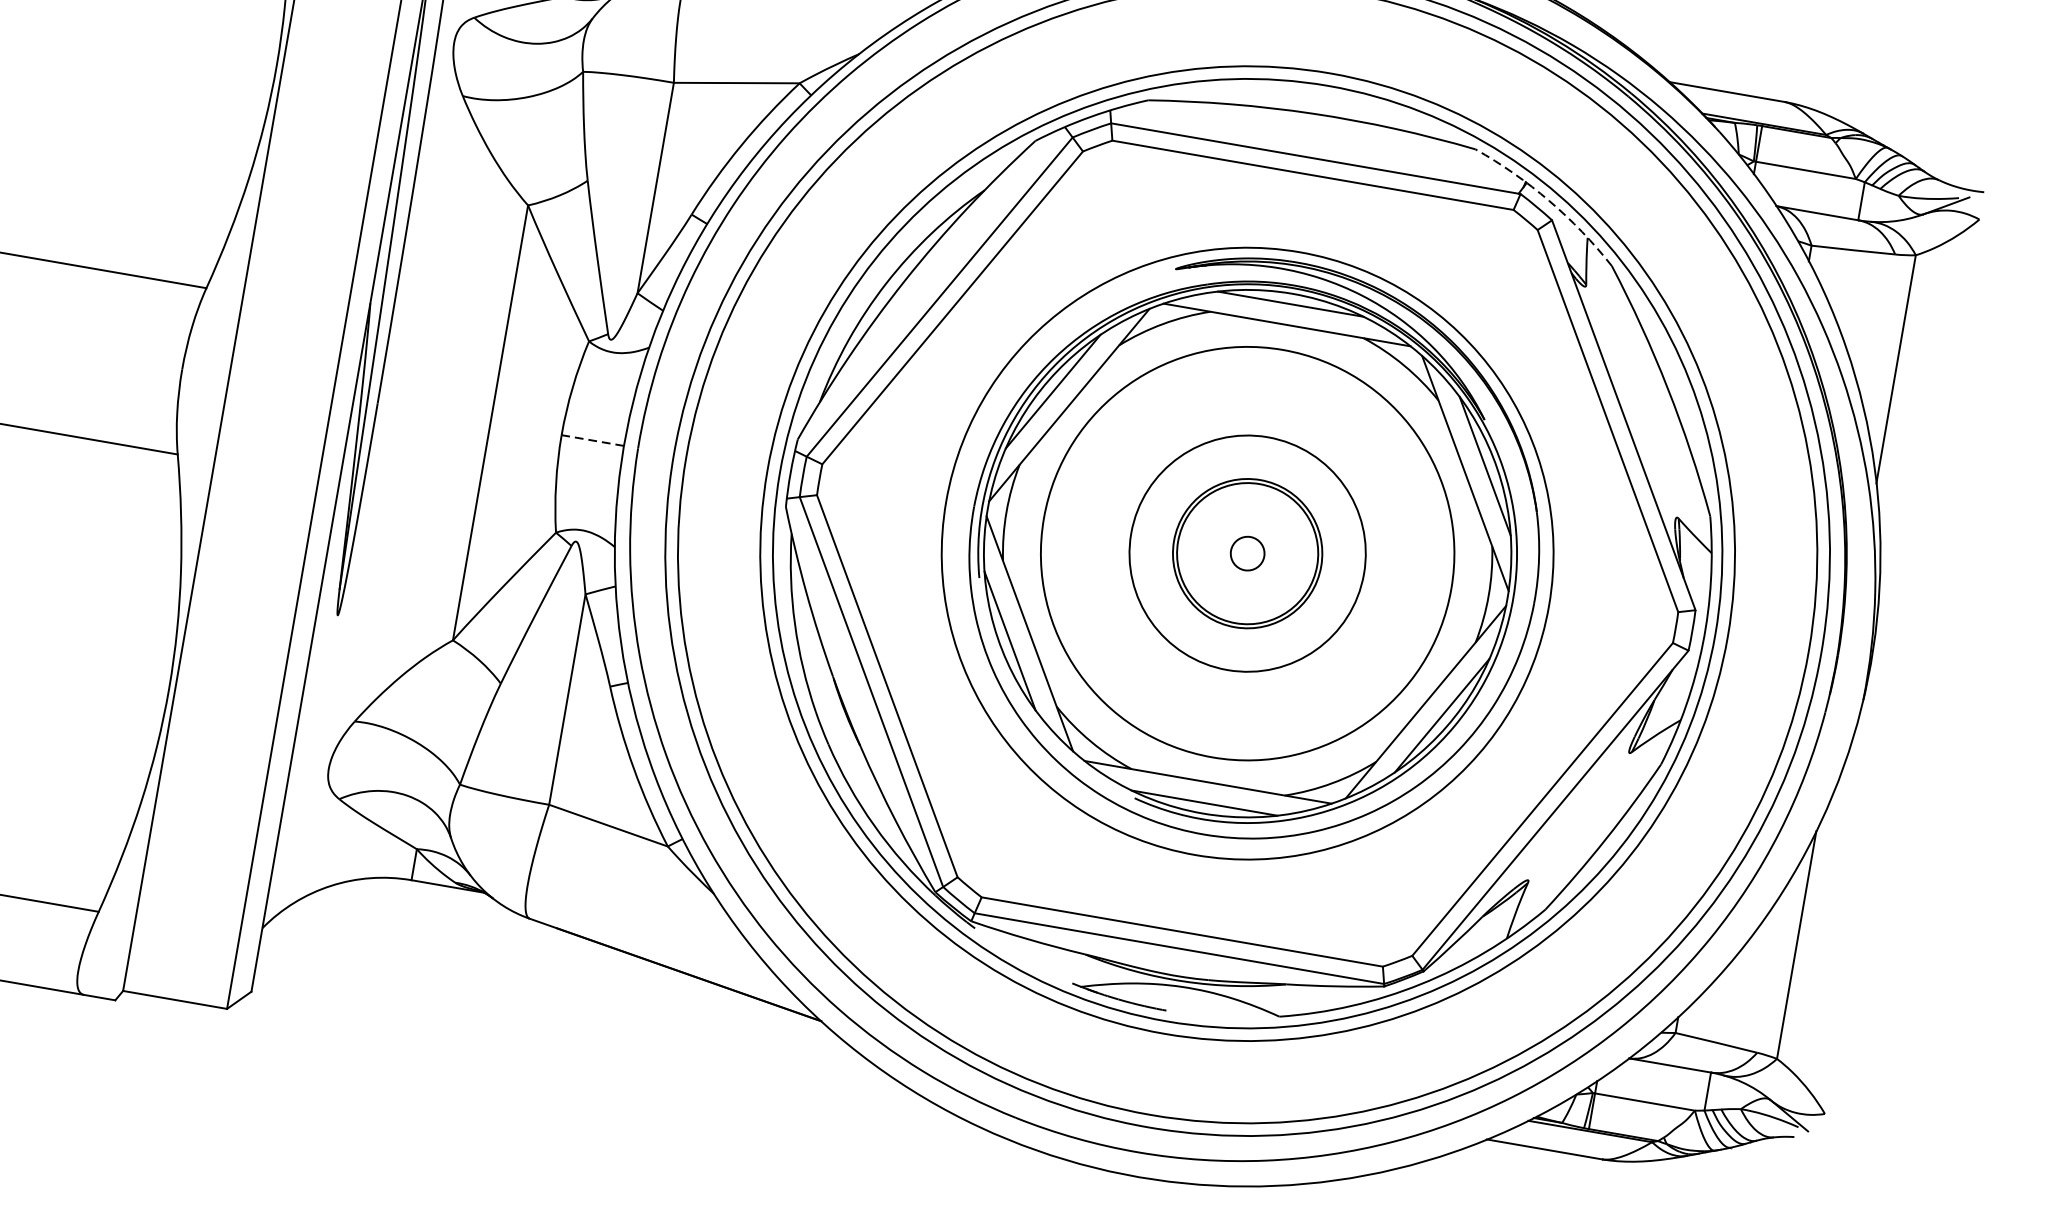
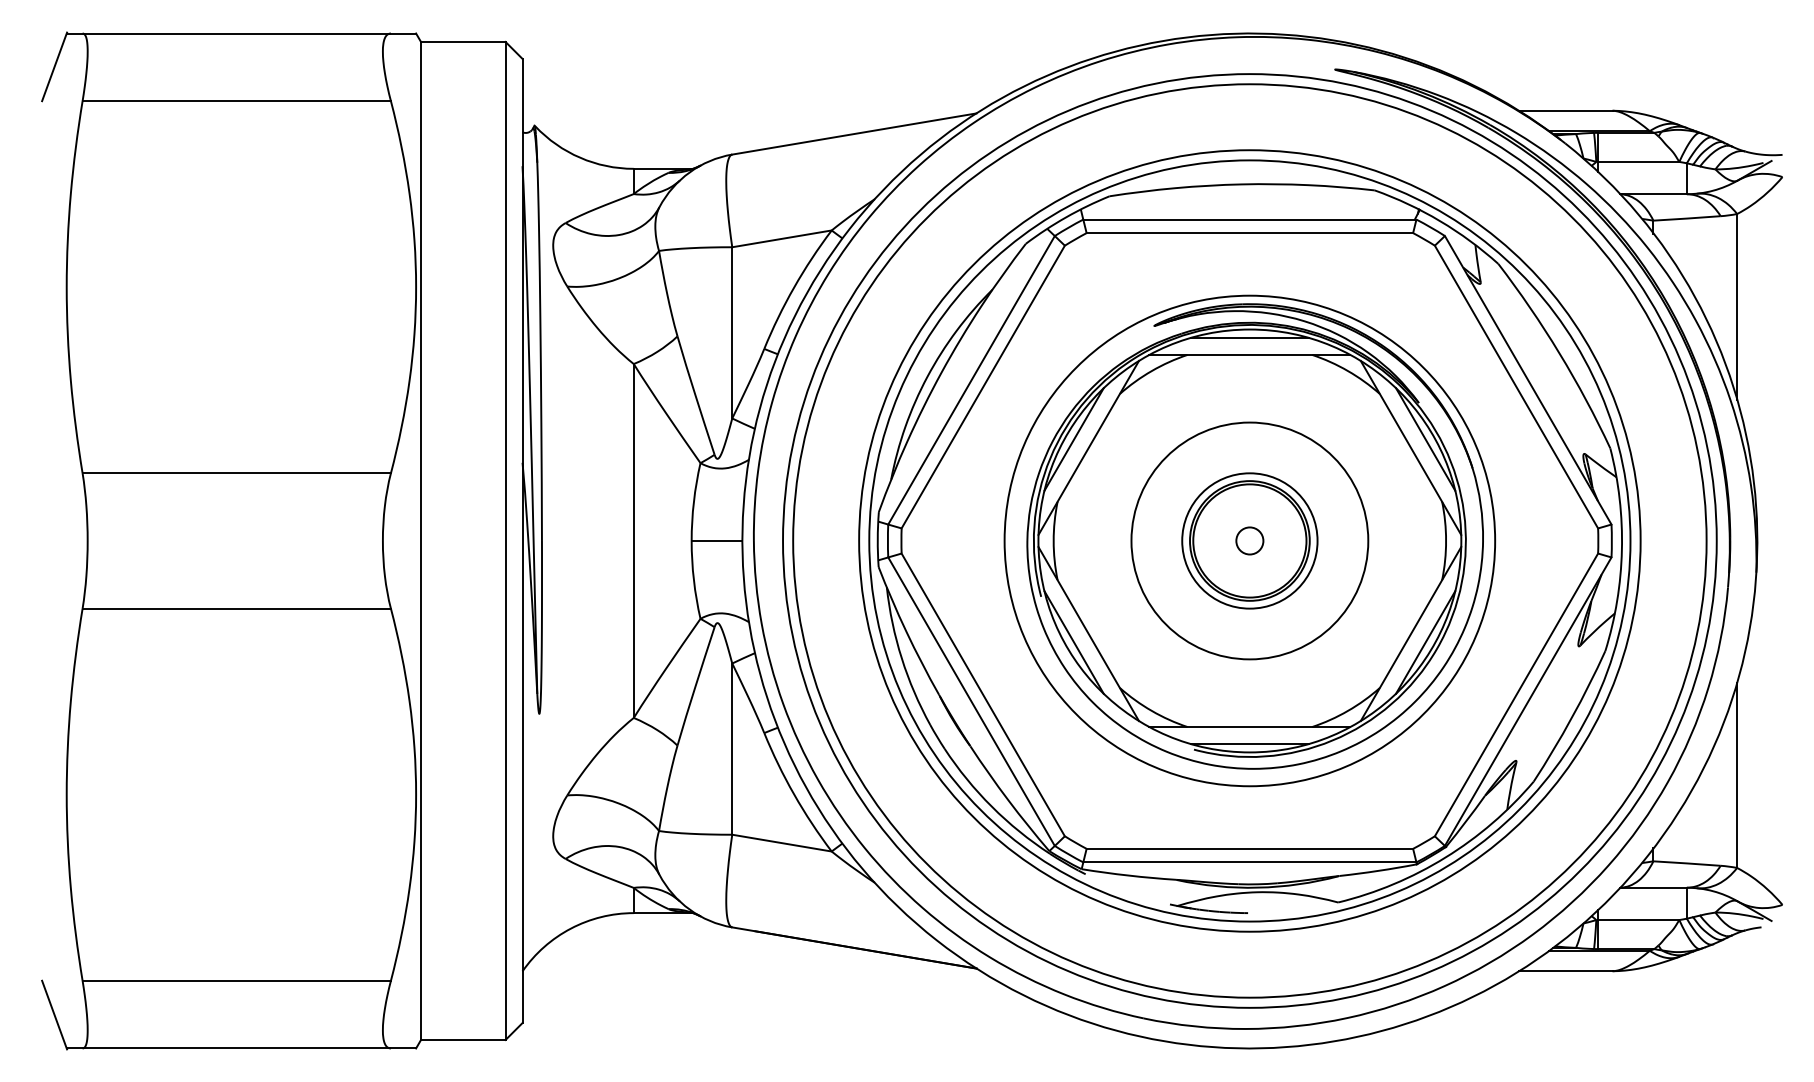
arc: (1549, 201) -> (1440, 221), dashed -> solid
line: (592, 439) -> (716, 540), dashed -> solid
circle: (1247, 552) -> (1249, 540), size x0.71
circle: (1247, 552) -> (1249, 540), size x0.71

